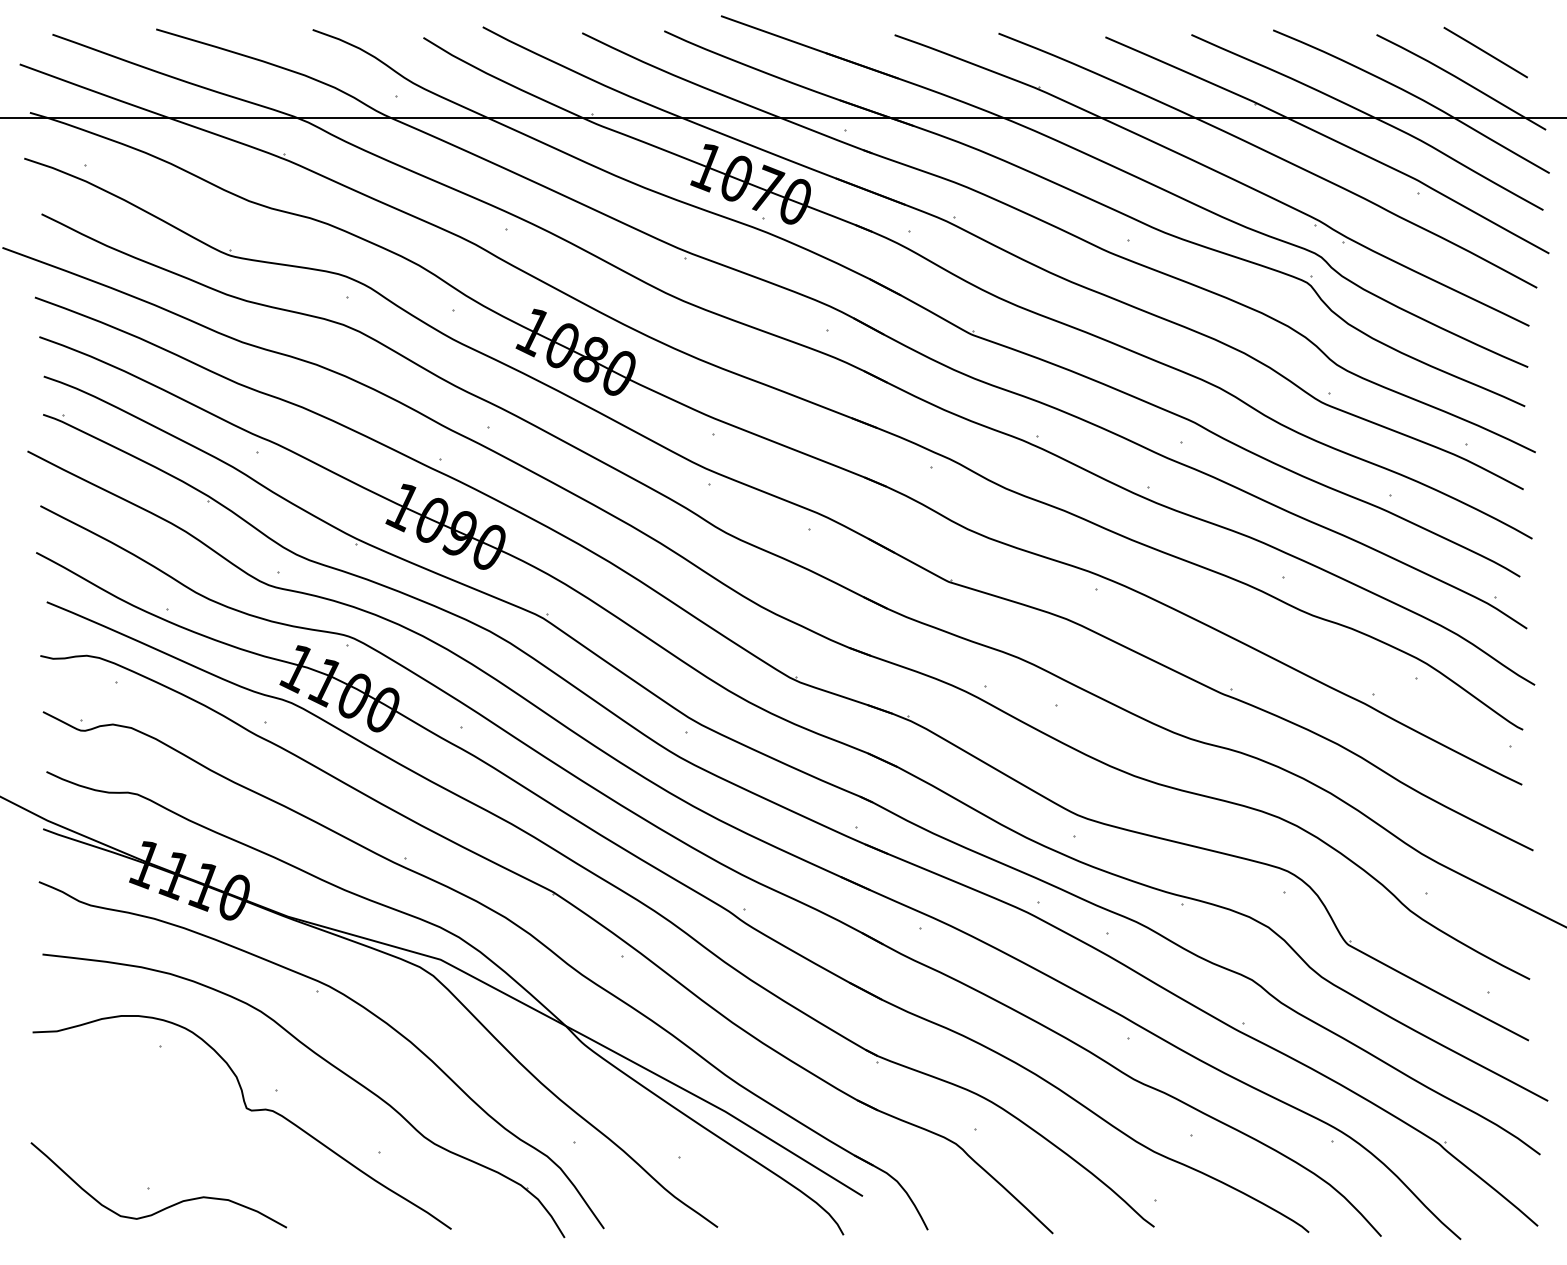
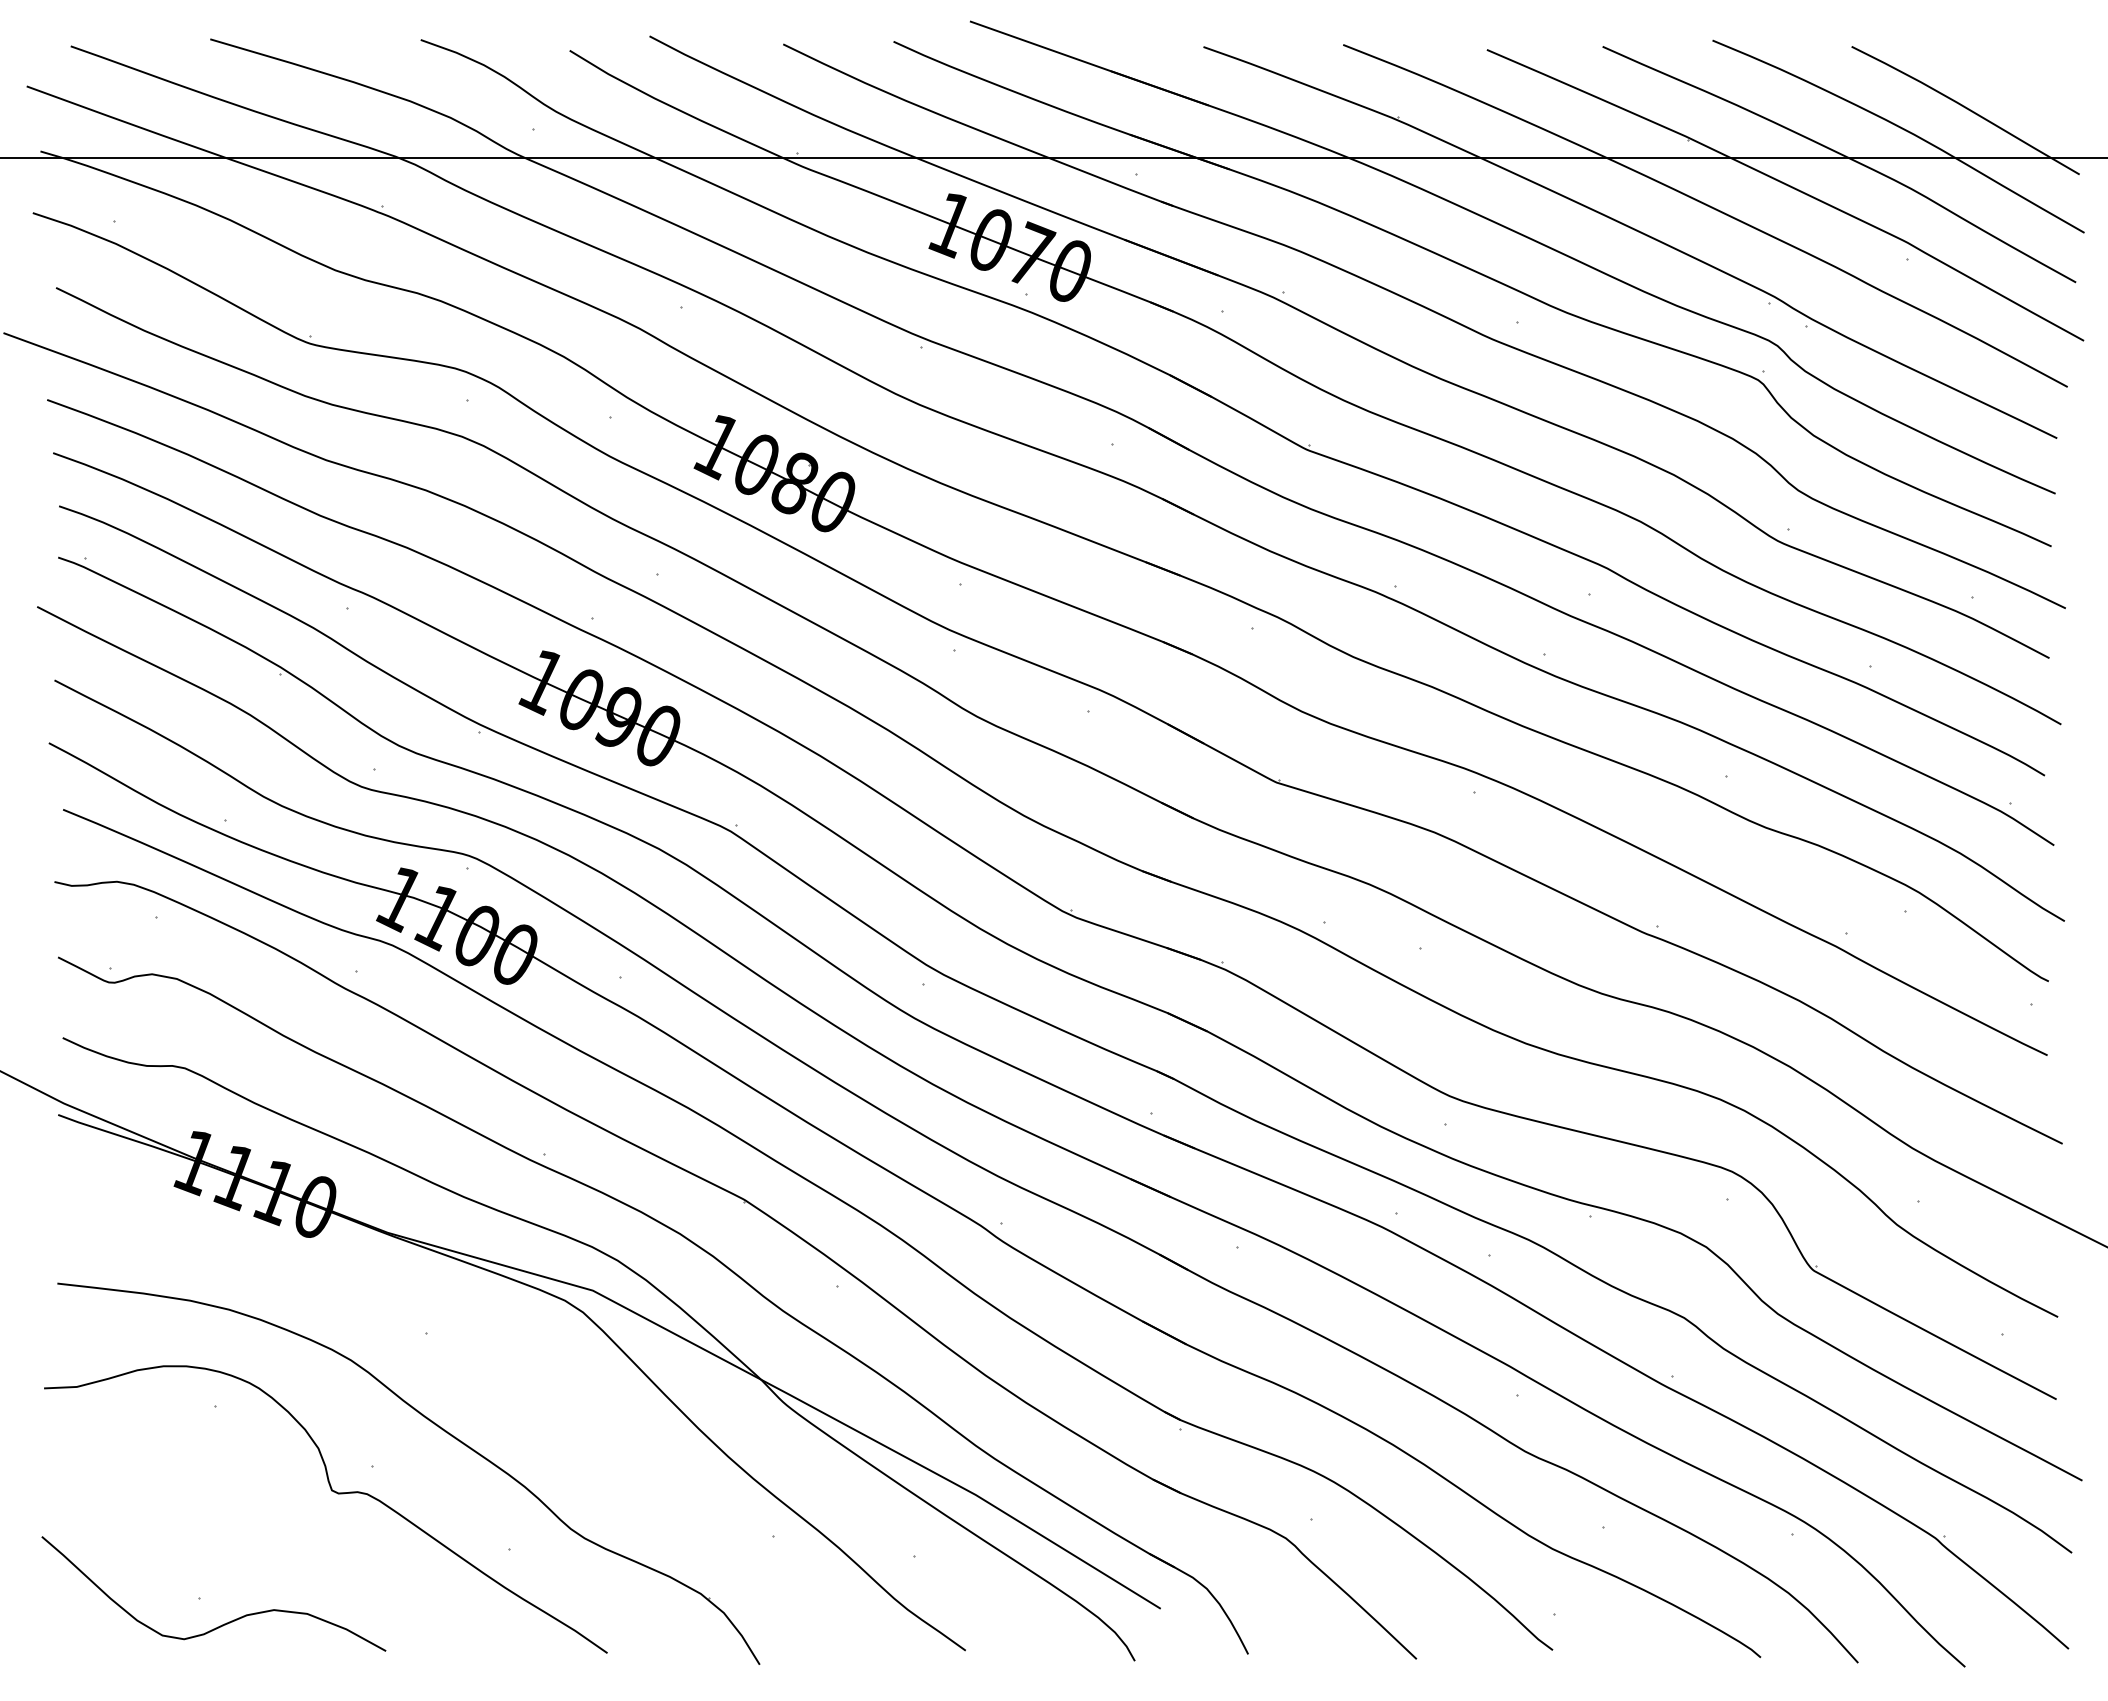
line: (1485, 52) -> (1998, 70), removed
curve: (354, 1002) -> (477, 1348), removed

